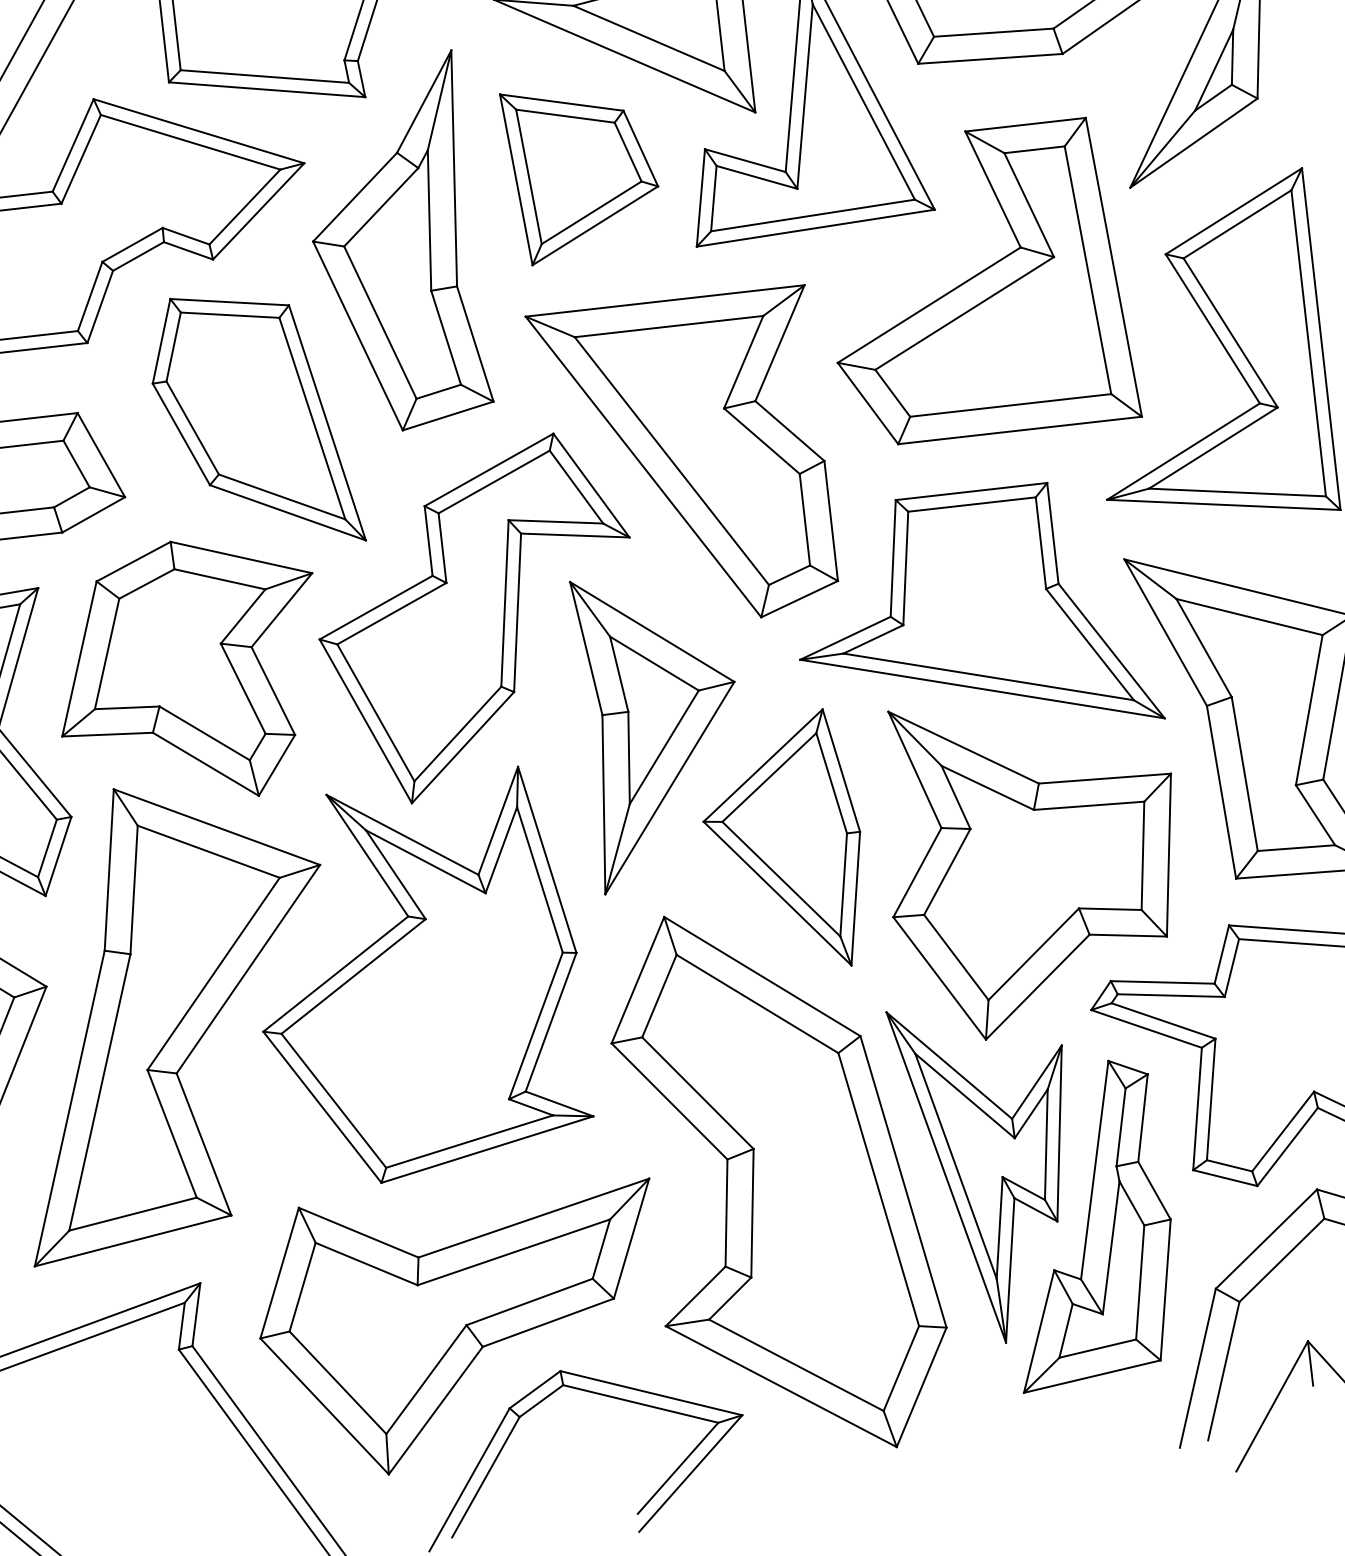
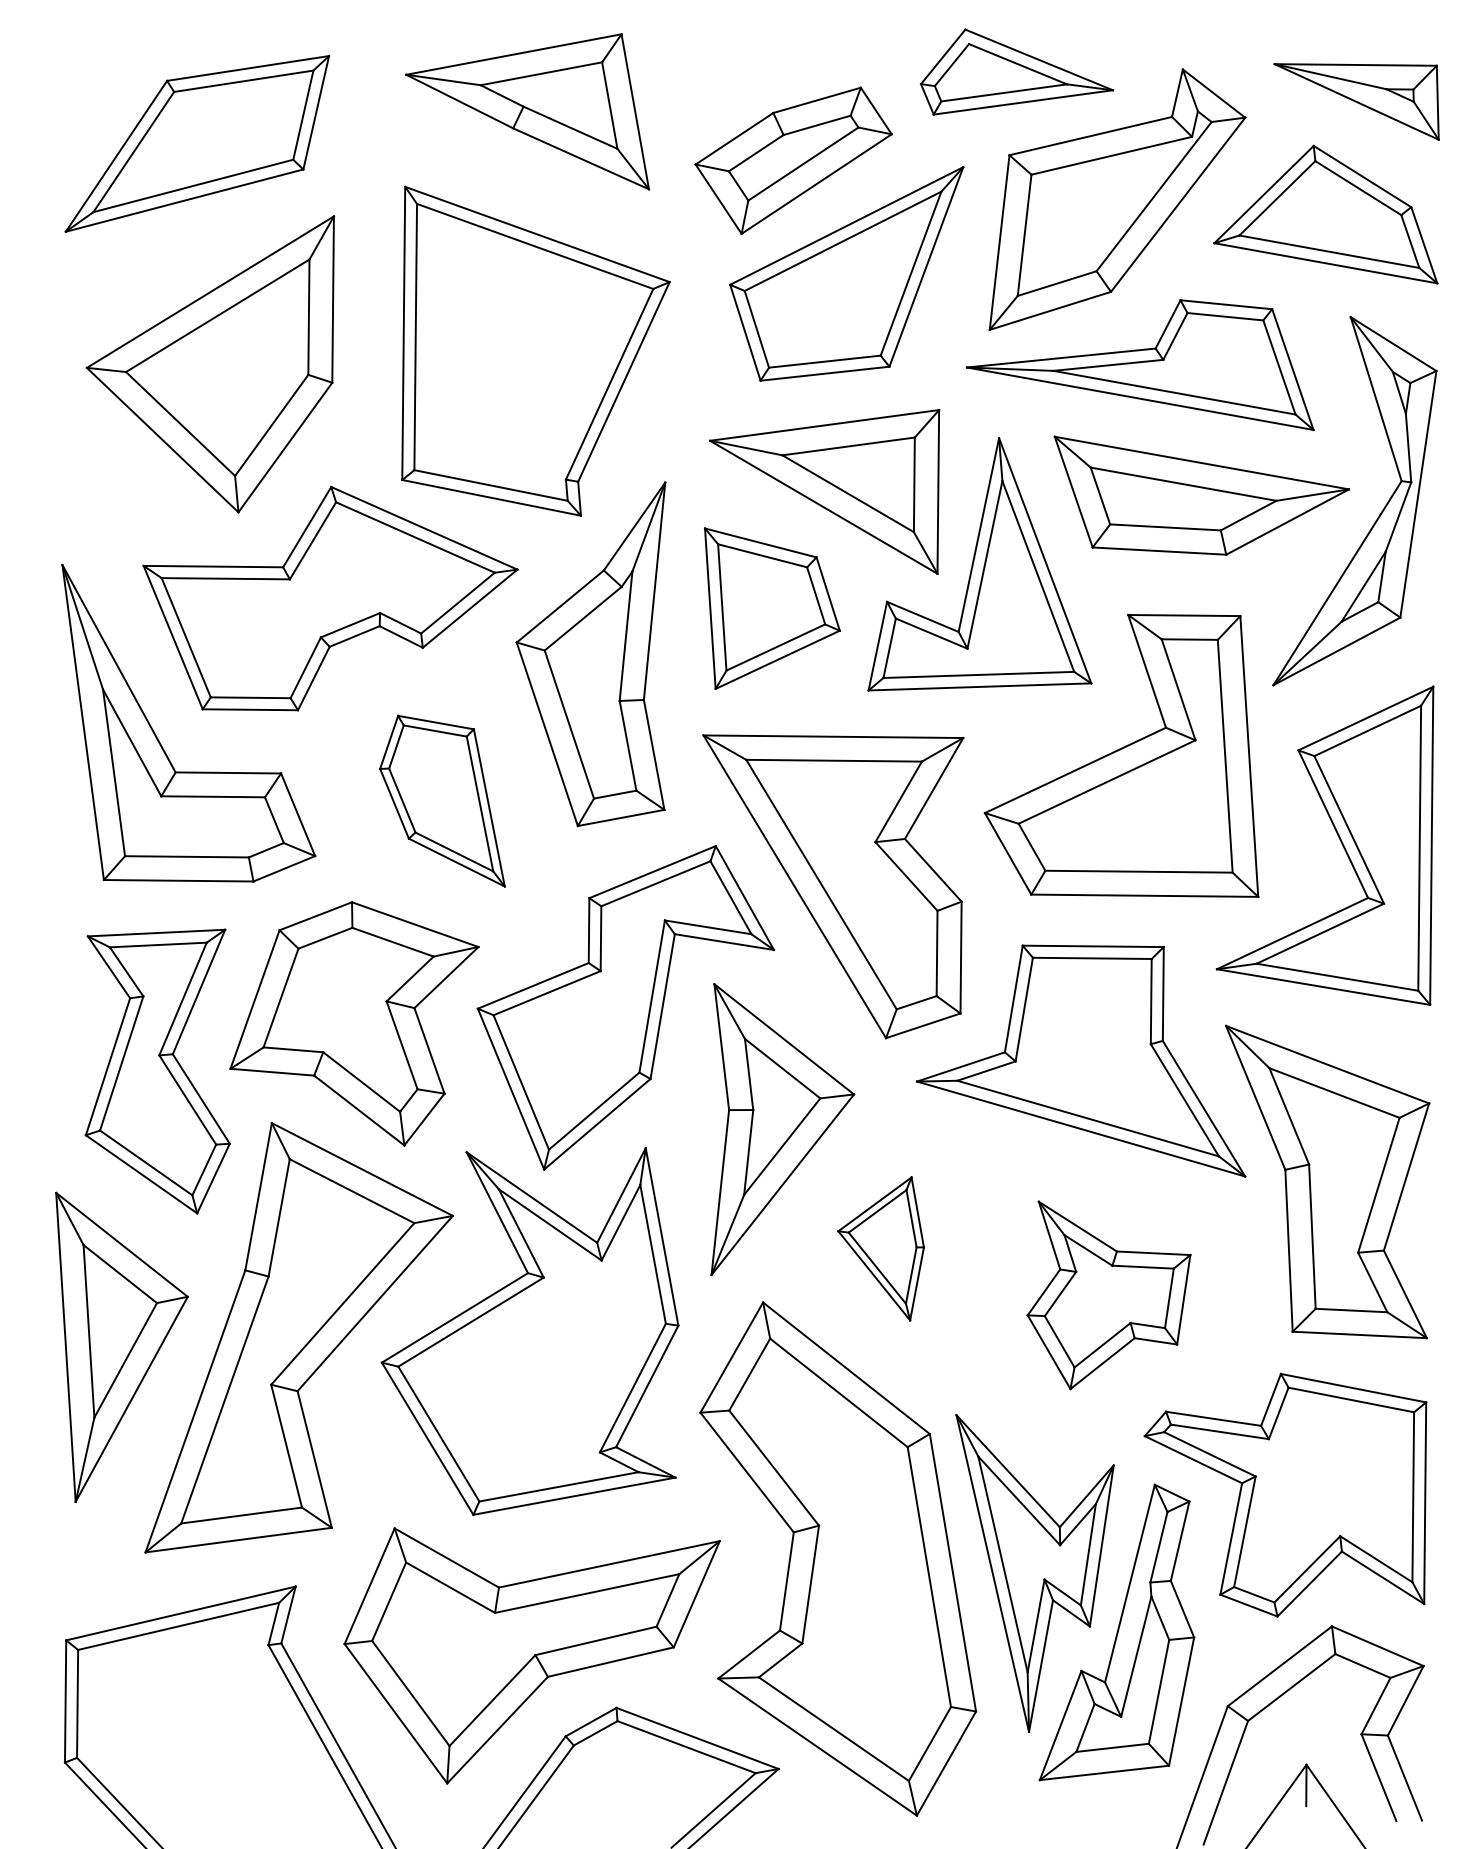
part: (254, 421) -> (442, 801), size x0.7
part: (783, 843) -> (880, 1248), size x0.6
part: (1033, 864) -> (1108, 1295), size x0.6

